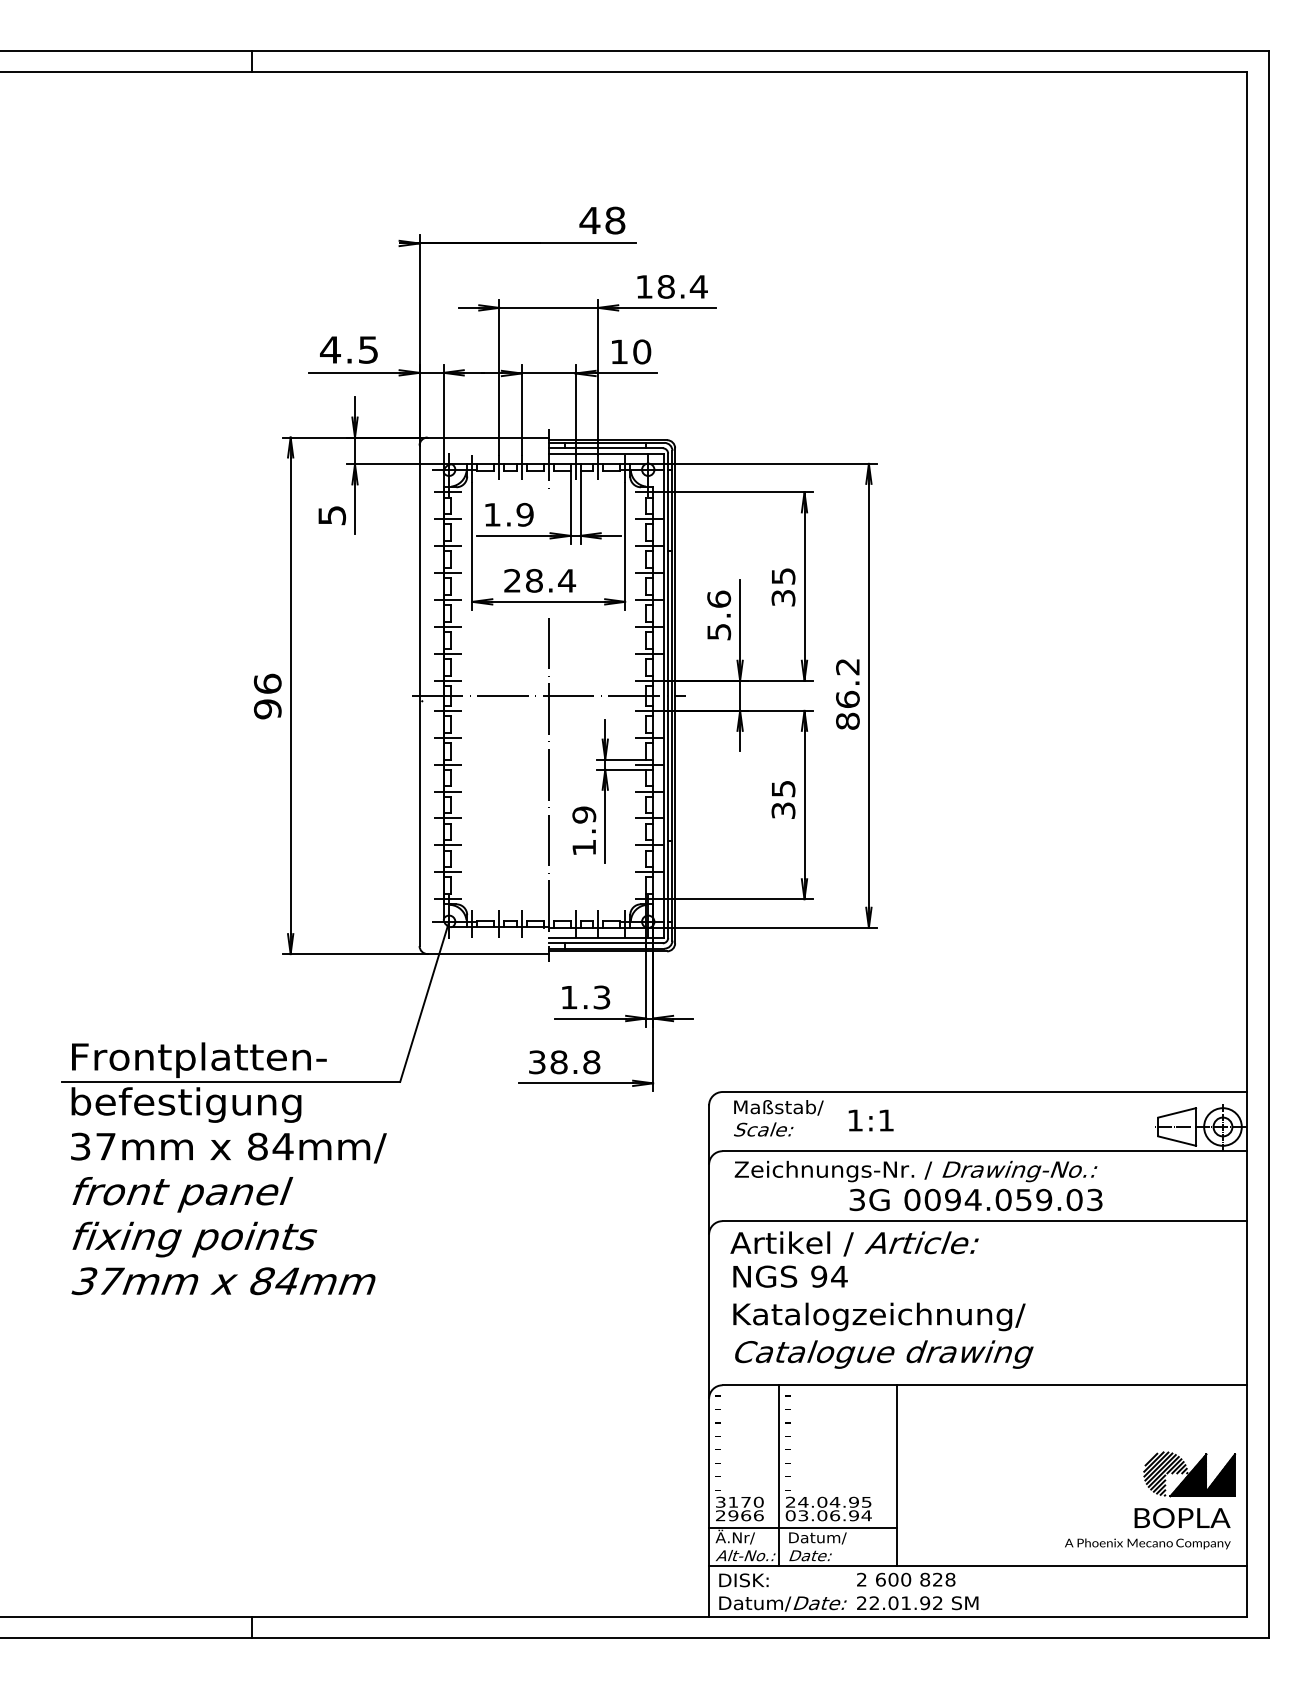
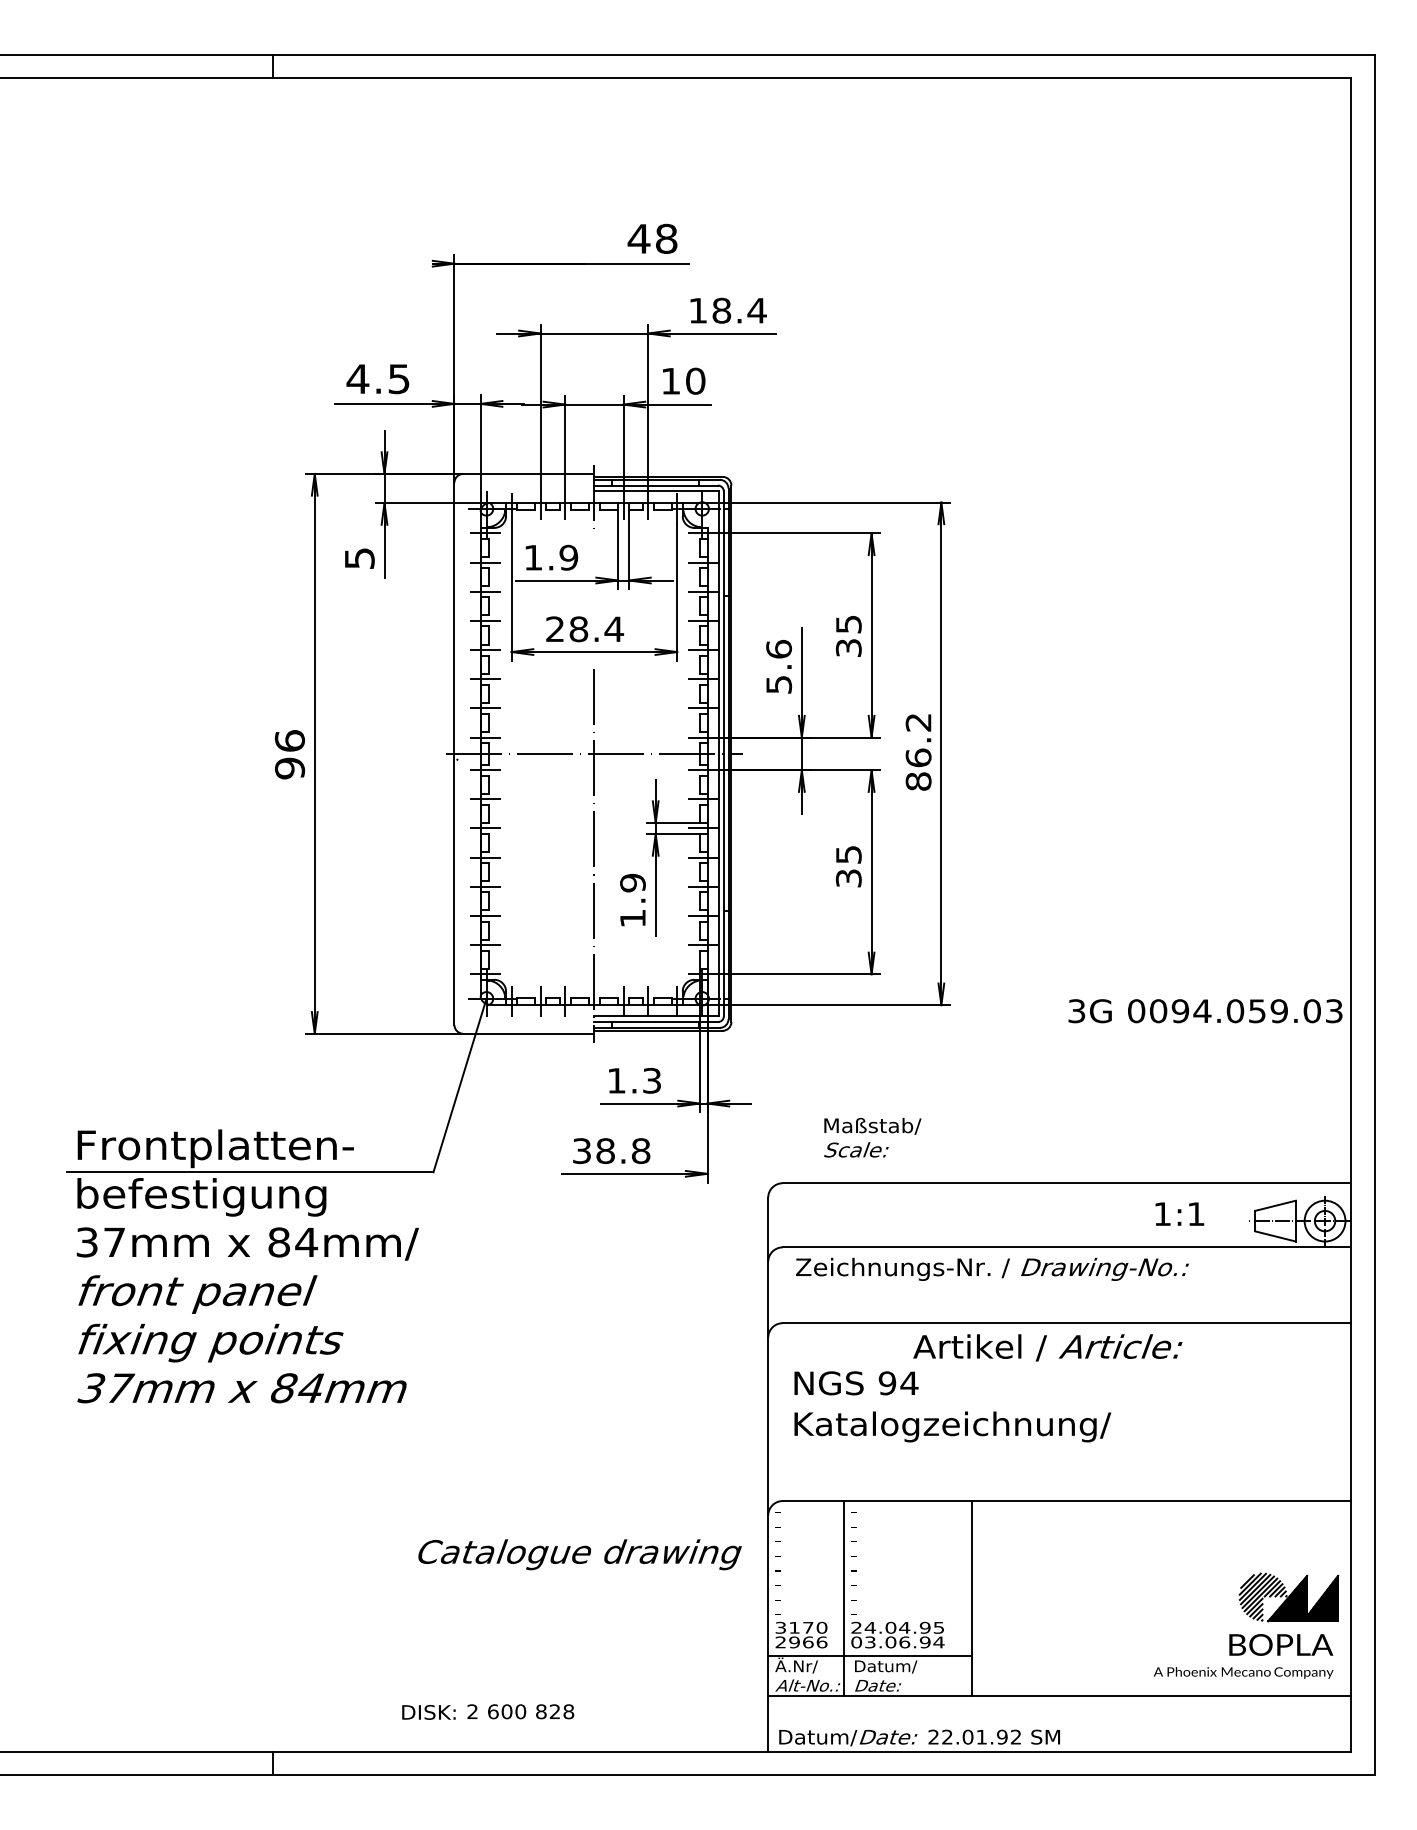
text: (778, 1118) -> (872, 1137), moved
text: (870, 1119) -> (1179, 1213), moved
text: (976, 1200) -> (1205, 1011), moved
text: (854, 1243) -> (1047, 1347), moved
text: (883, 1354) -> (579, 1554), moved
text: (905, 1579) -> (520, 1711), moved
text: (743, 1580) -> (428, 1712), moved

